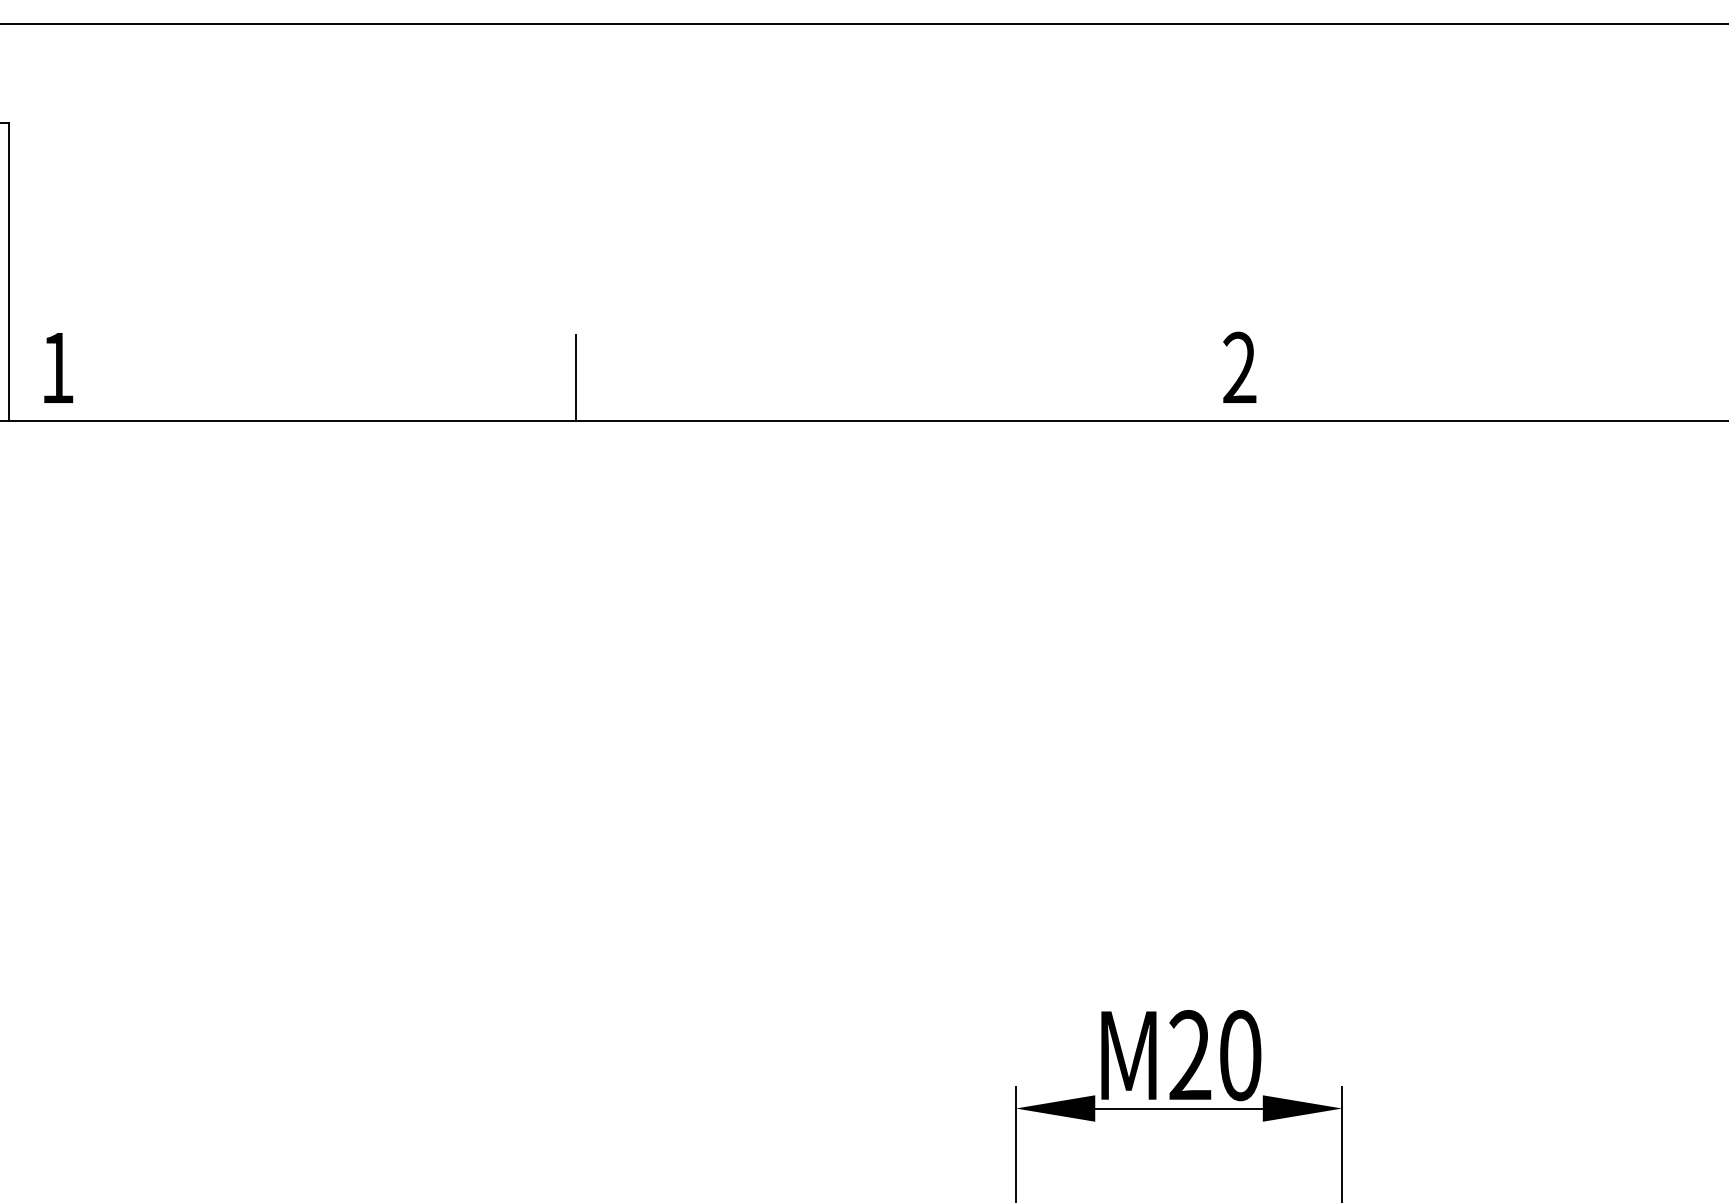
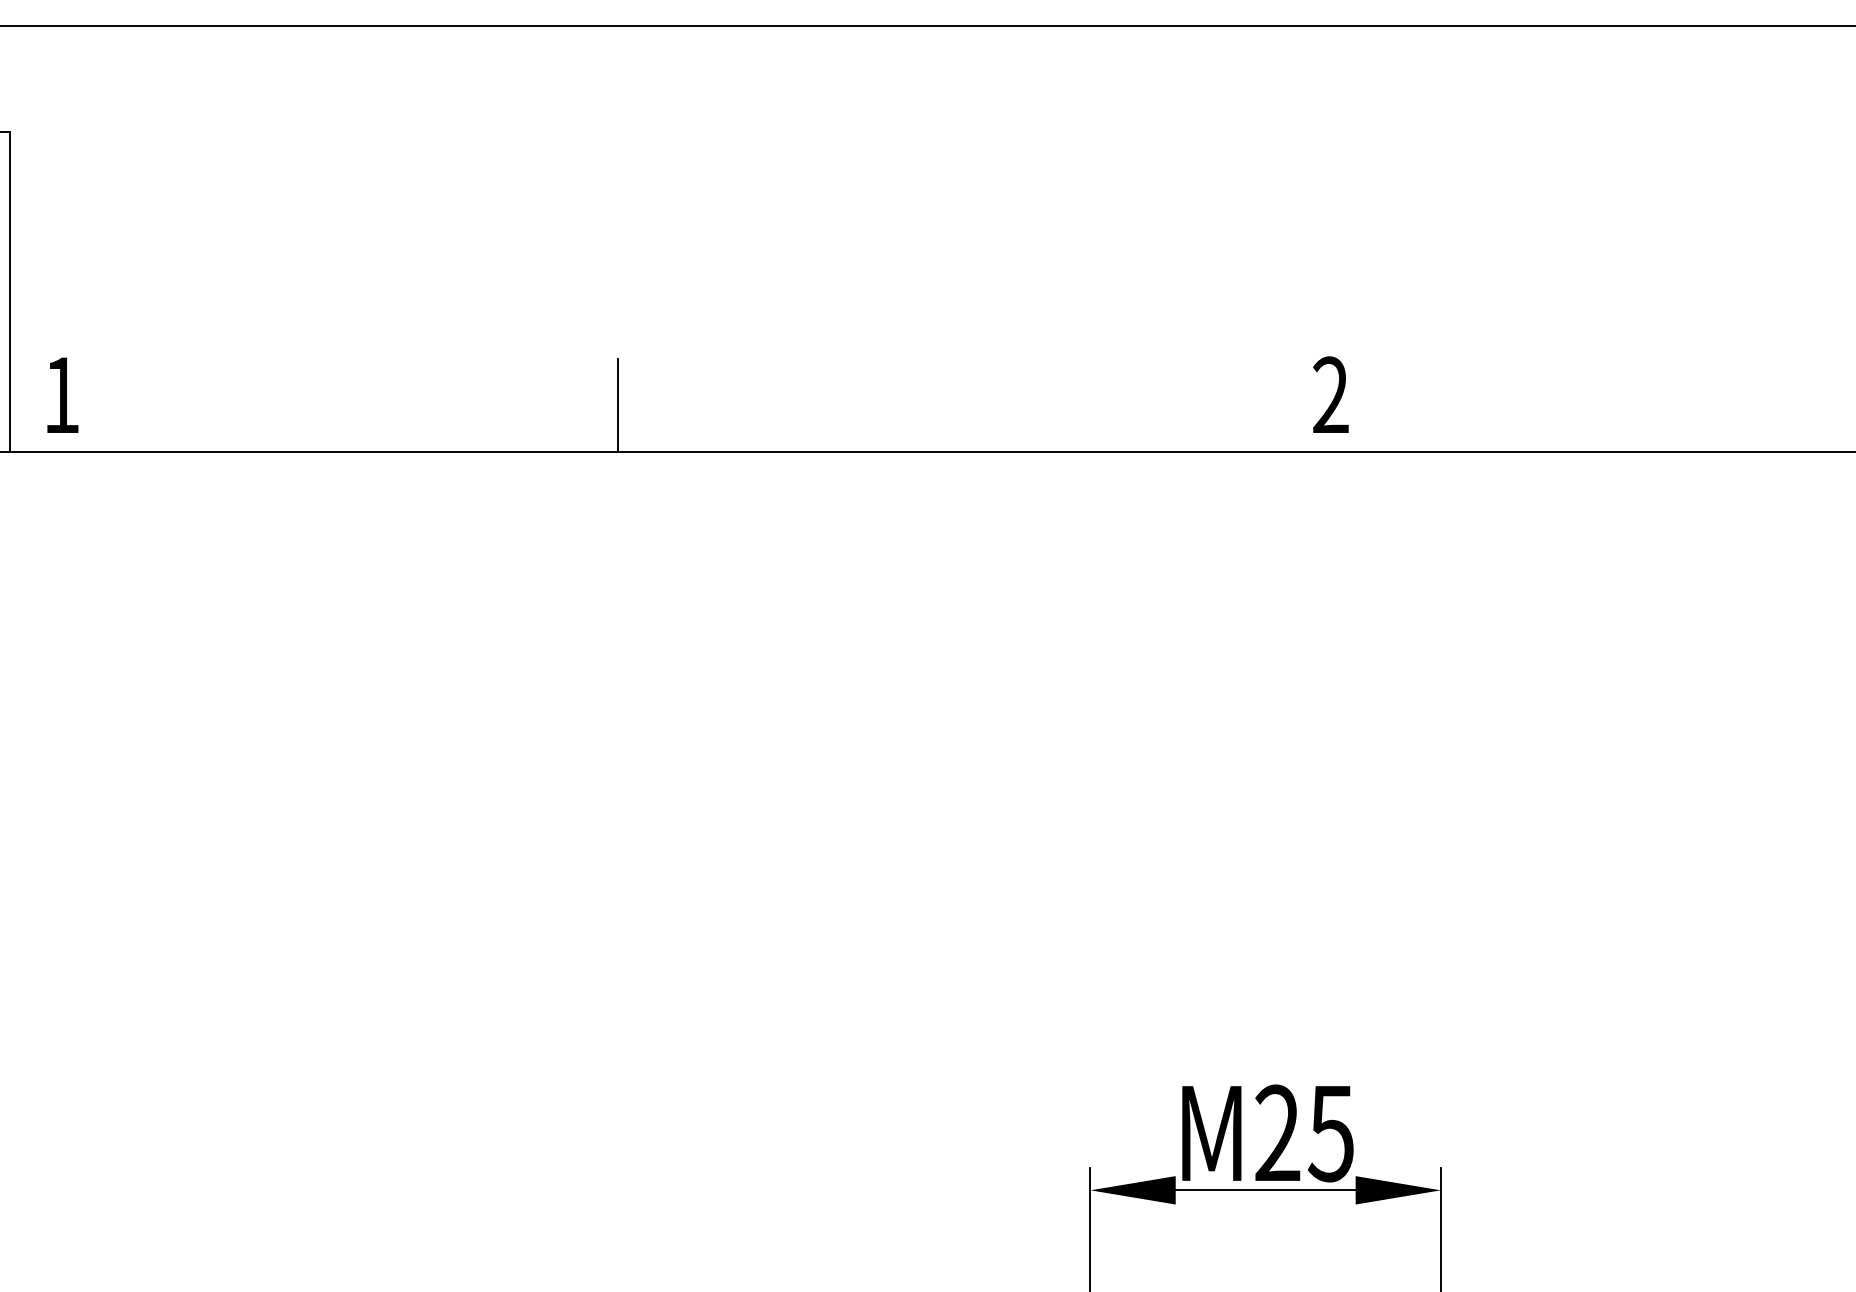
text: (1239, 1055) -> (1330, 1133), M20 -> M25

